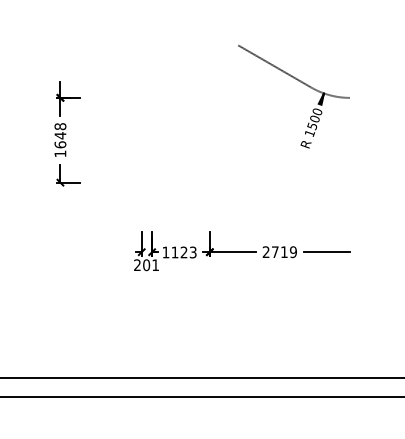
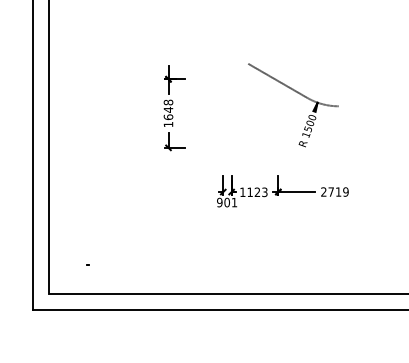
part: (301, 83) -> (299, 94), moved
part: (67, 134) -> (174, 108), moved
line: (326, 252) -> (372, 192), removed
text: (137, 265) -> (219, 202), 201 -> 901

